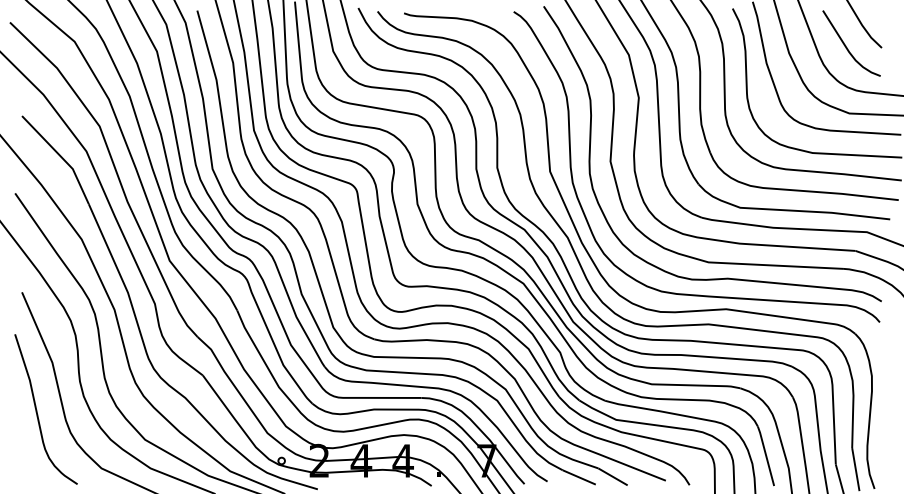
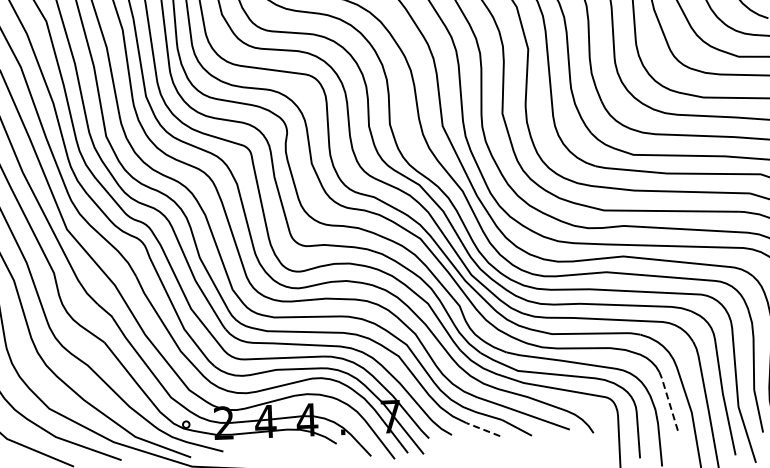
line: (766, 455) -> (669, 400), solid -> dashed
line: (578, 477) -> (482, 429), solid -> dashed

